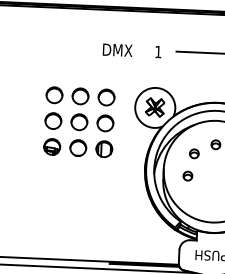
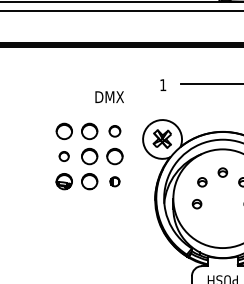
text: (117, 49) -> (109, 96), moved
part: (106, 96) -> (114, 130), size x0.7
part: (52, 121) -> (63, 156), size x0.6
part: (103, 149) -> (114, 181), size x0.6

